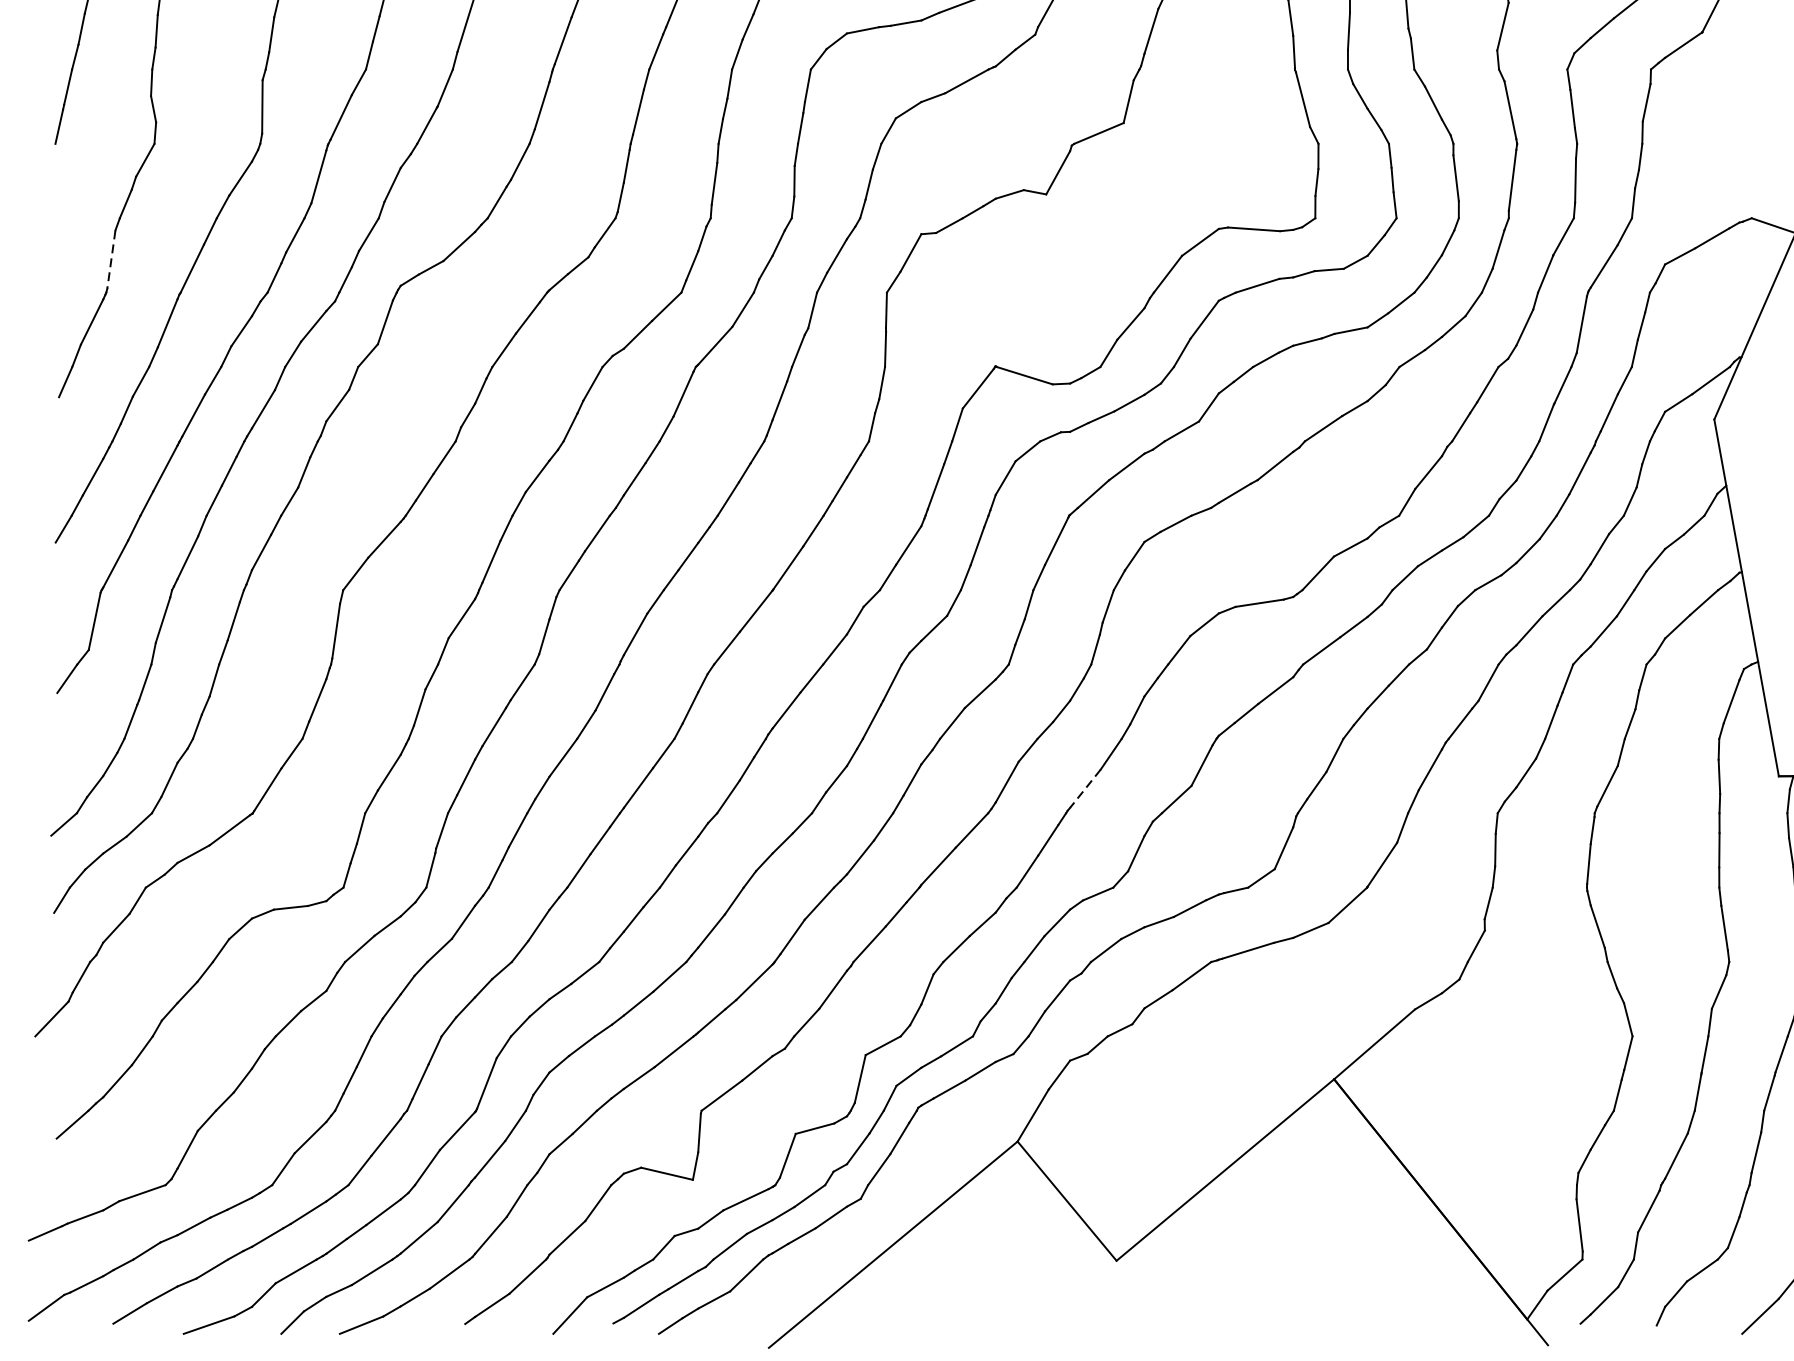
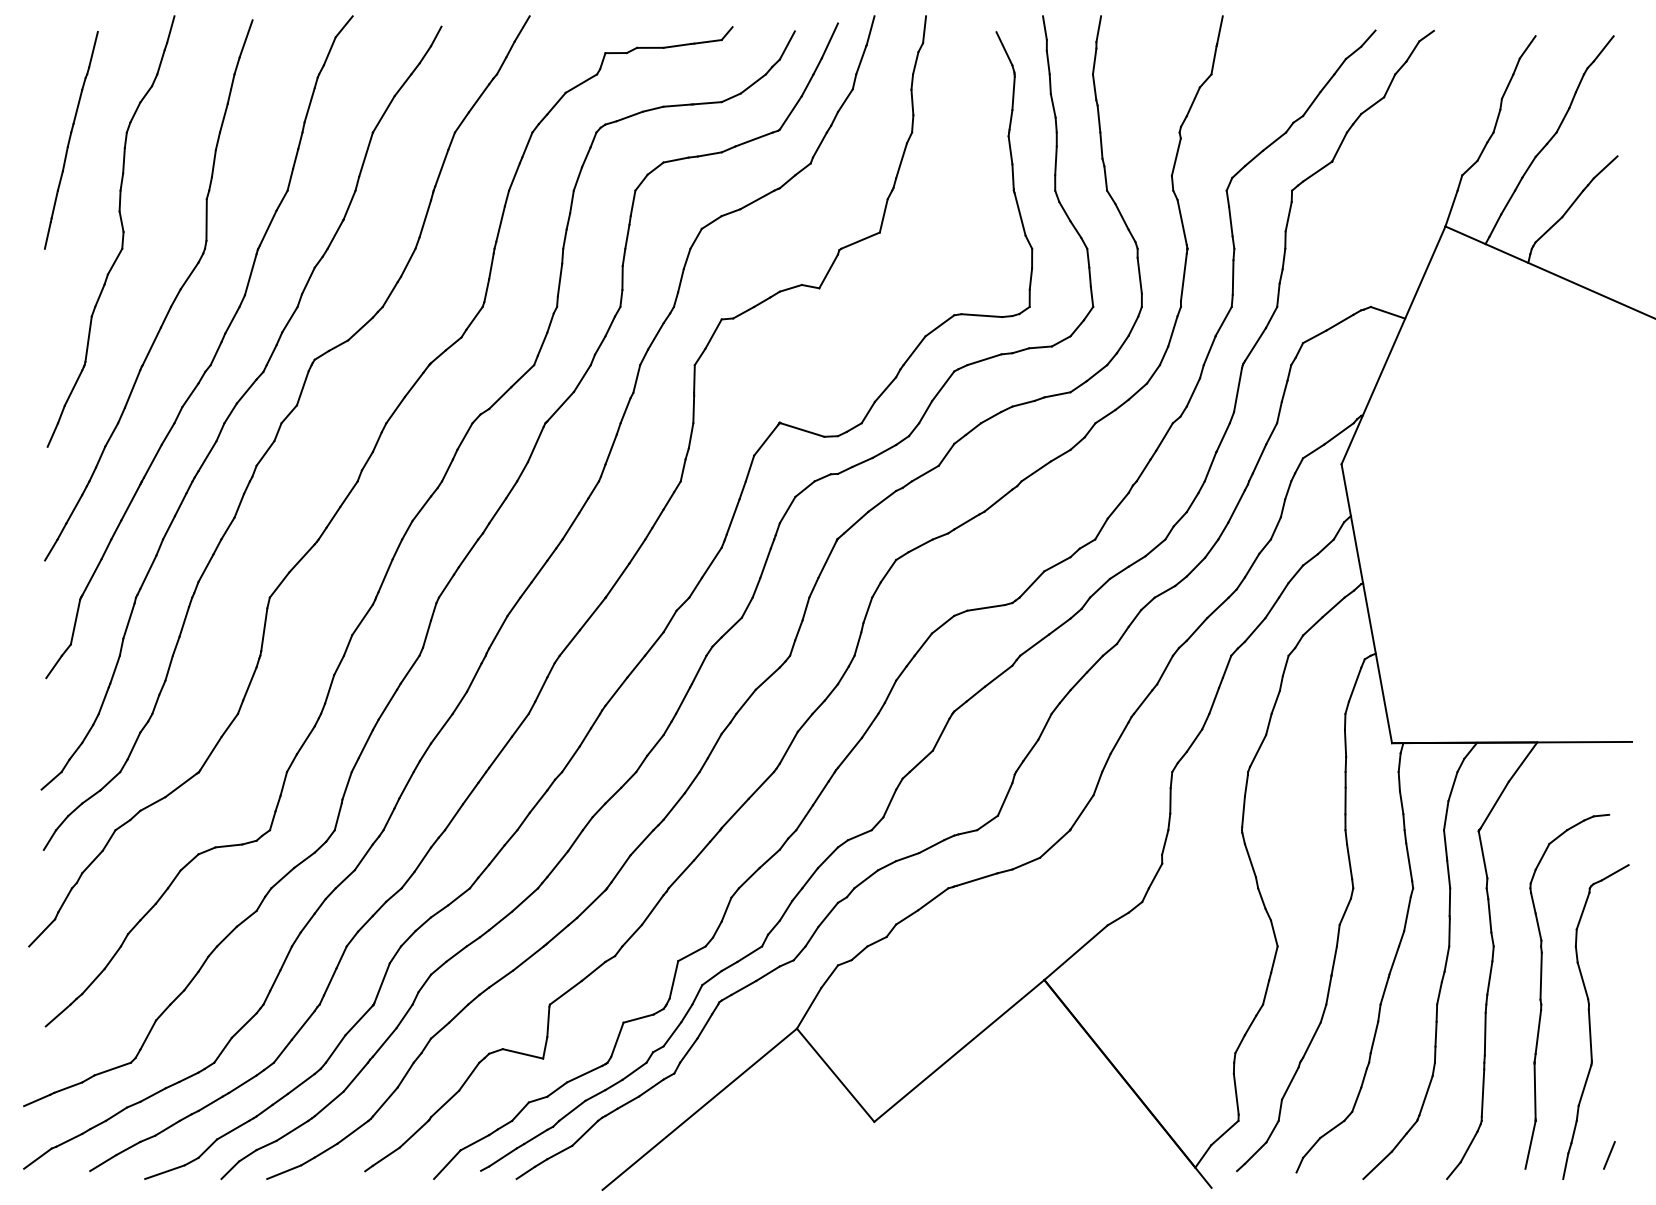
line: (111, 259) -> (88, 339), dashed -> solid
line: (1084, 789) -> (849, 753), dashed -> solid

